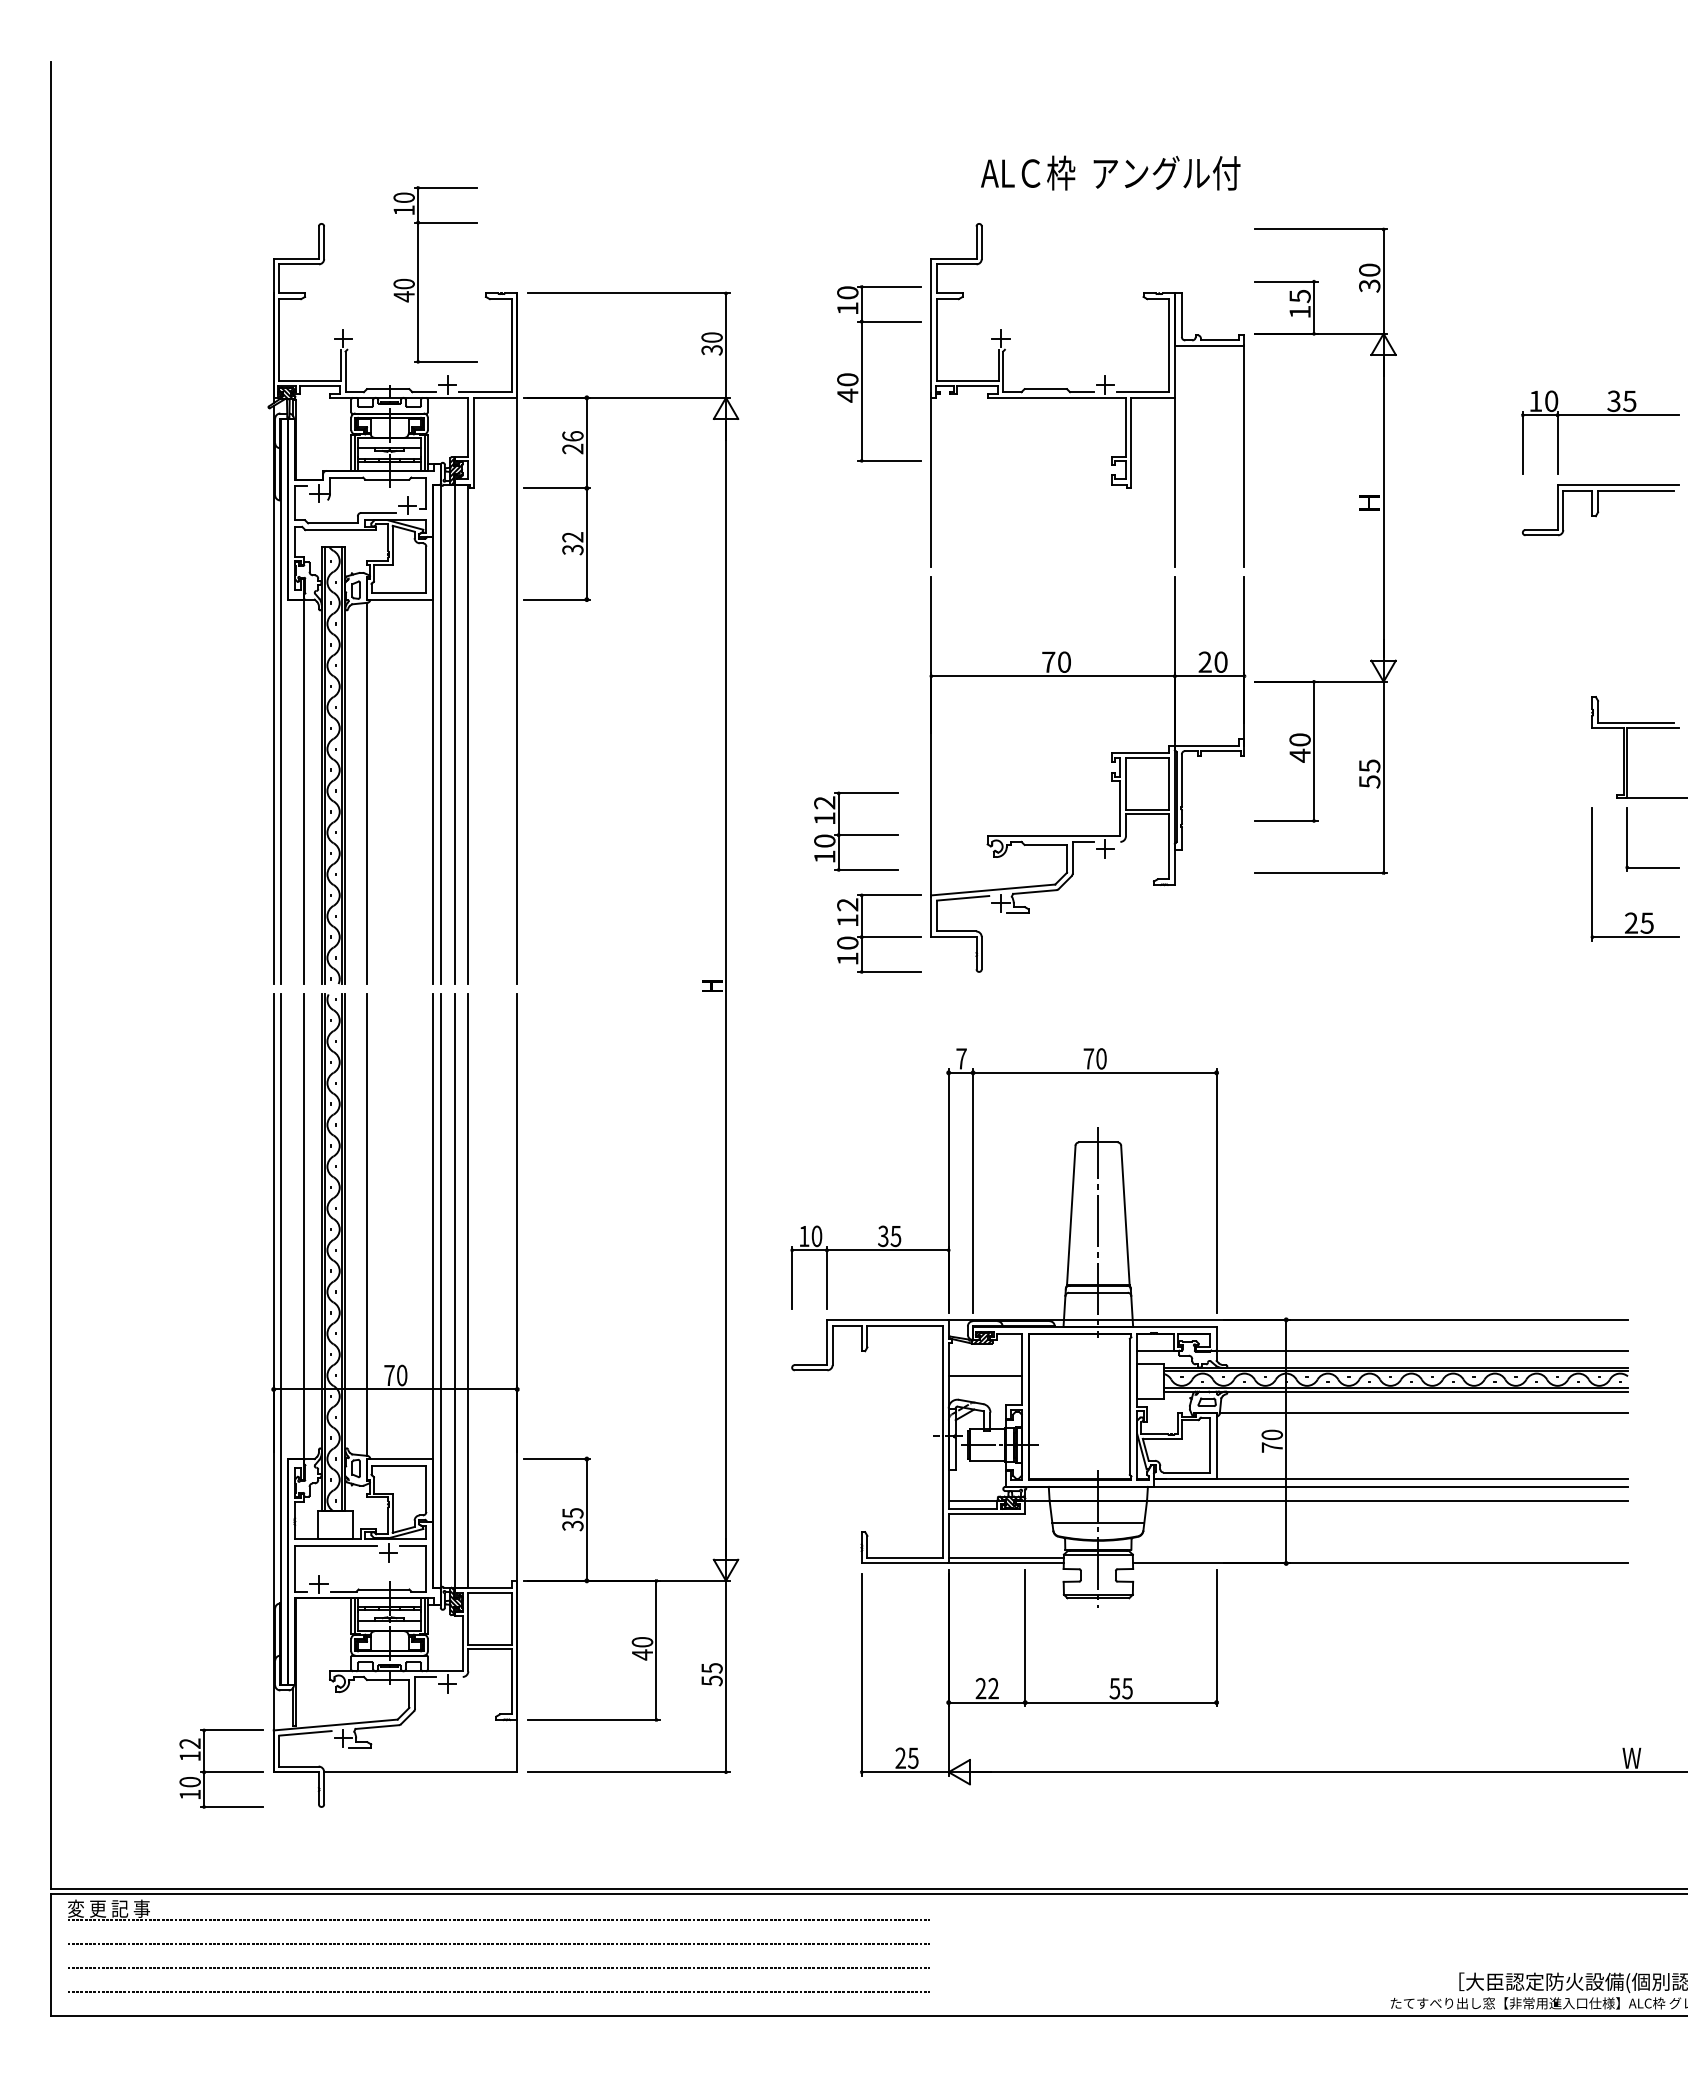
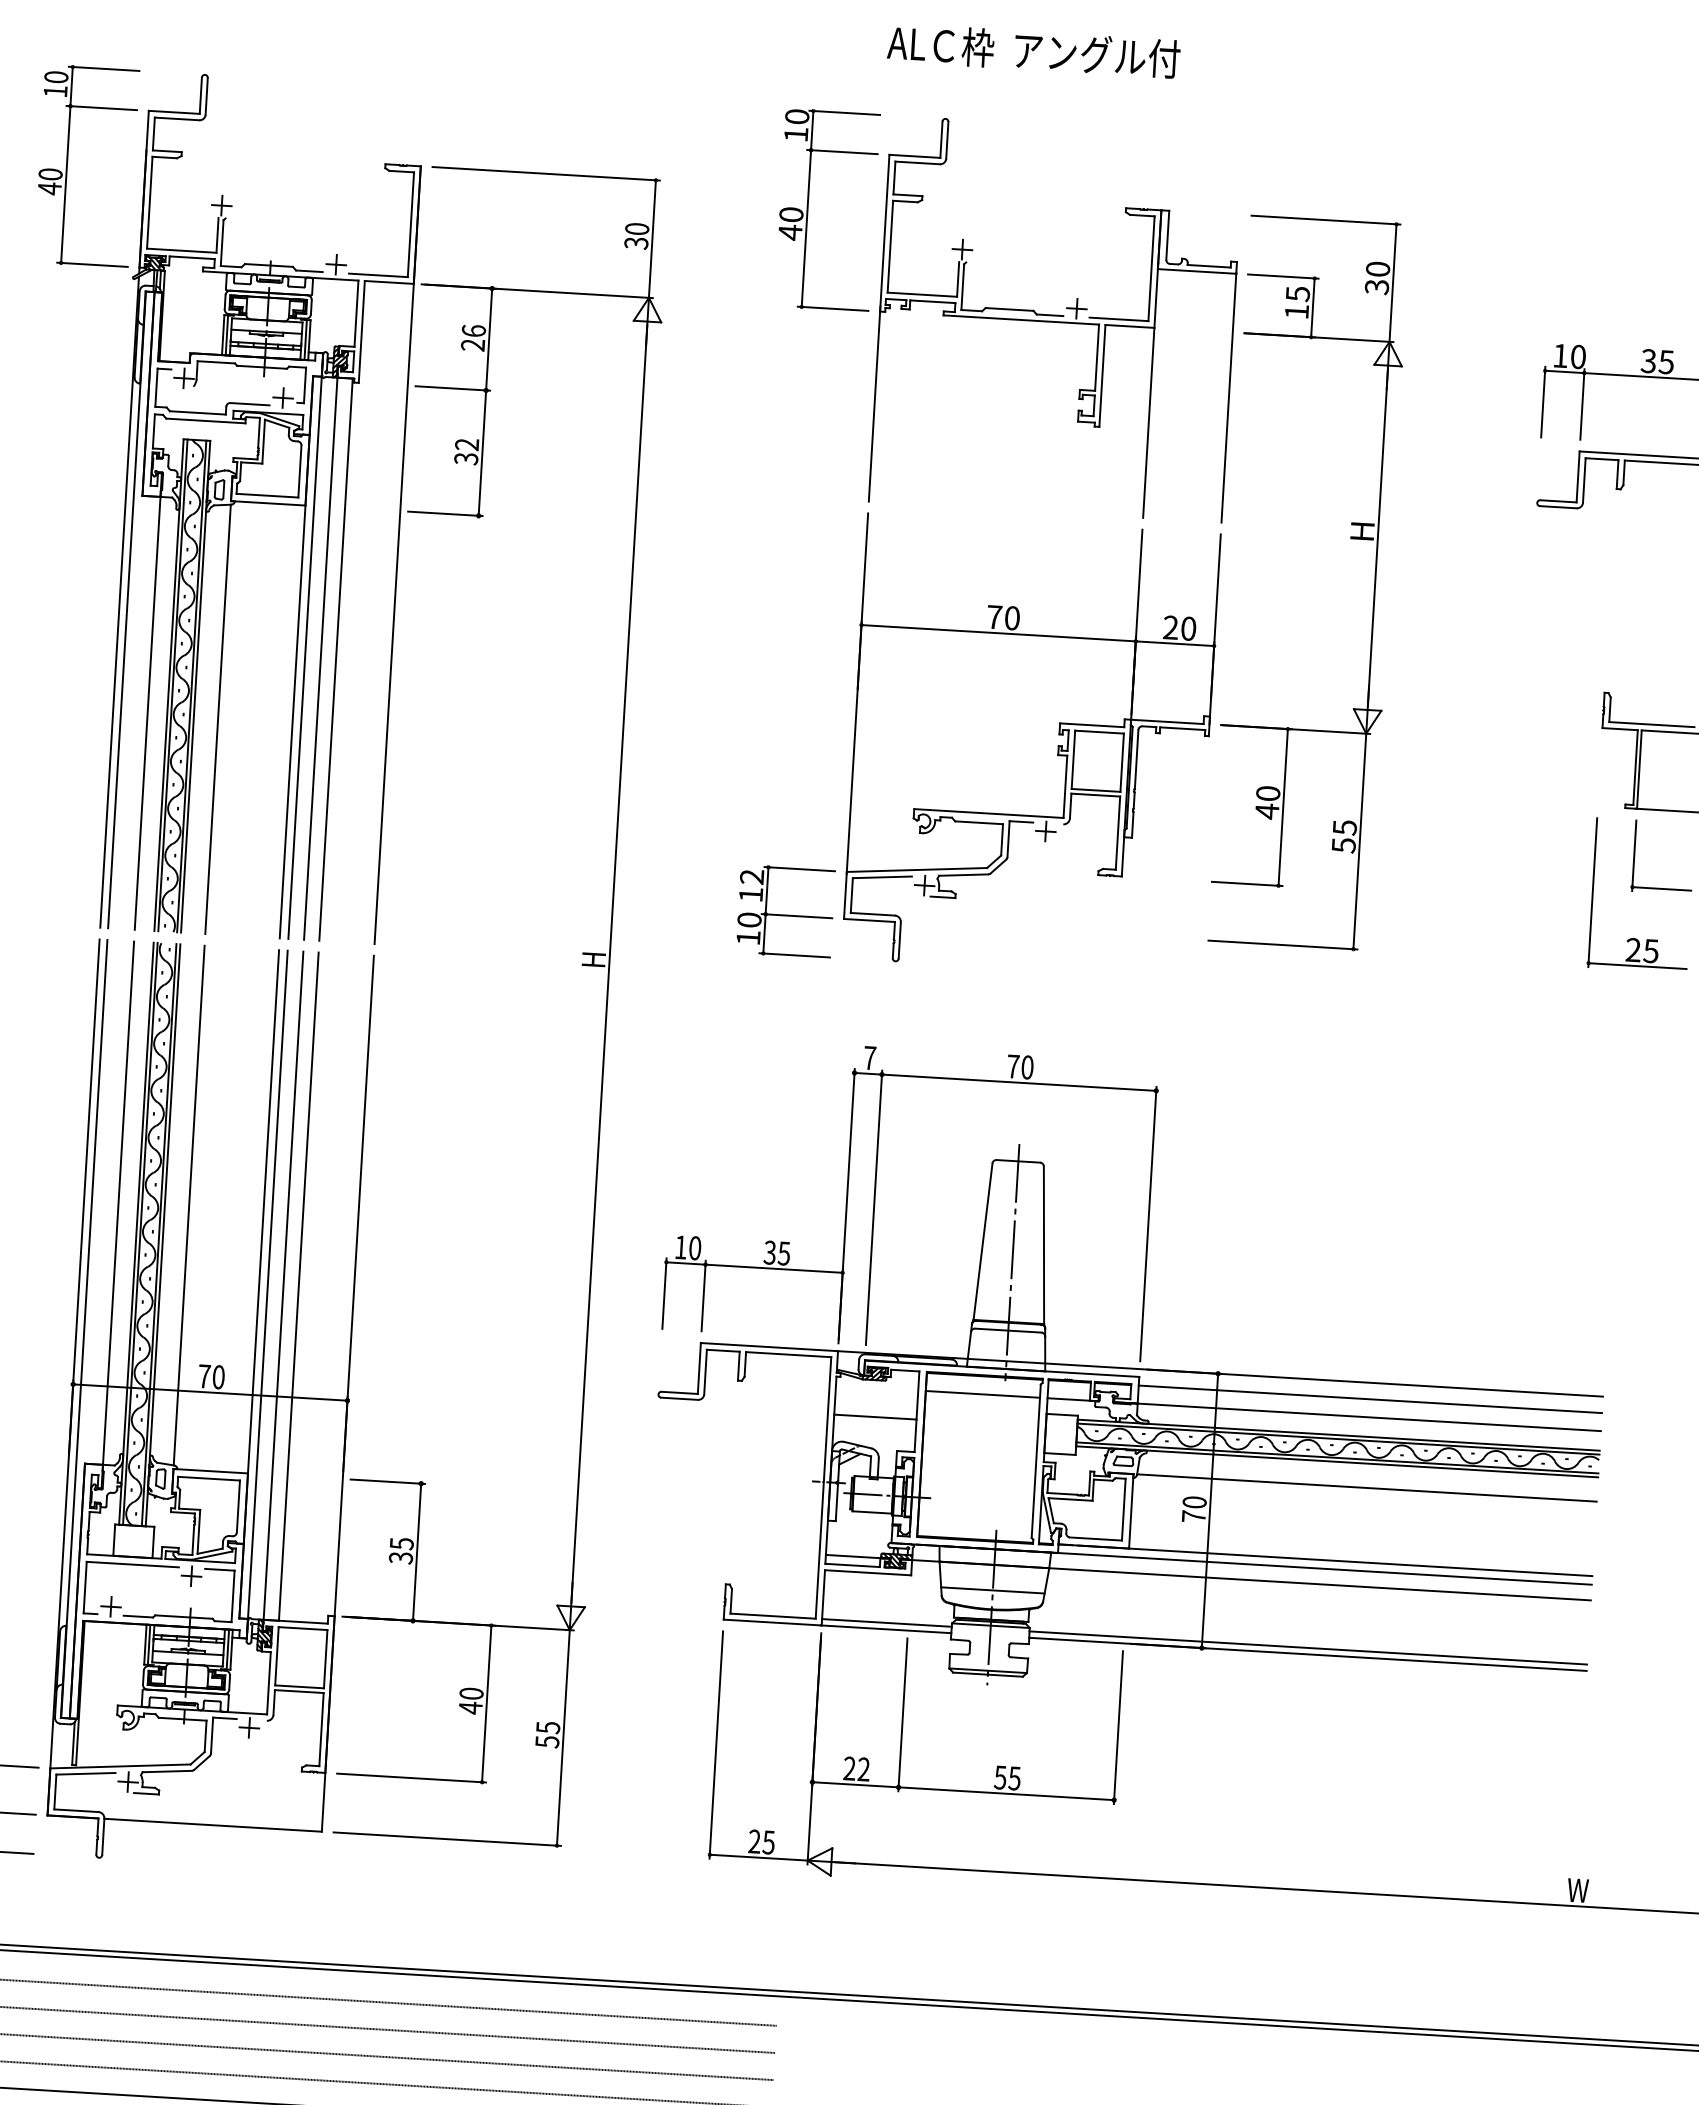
text: (1110, 172) -> (1033, 50), moved
part: (418, 274) -> (67, 164), moved
part: (862, 373) -> (808, 208), moved
part: (1359, 510) -> (1350, 539), moved
part: (856, 831) -> (766, 794), removed
line: (1421, 1334) -> (1369, 1399), added
line: (1078, 1350) -> (982, 1394), added
line: (1379, 1557) -> (1307, 1647), added

